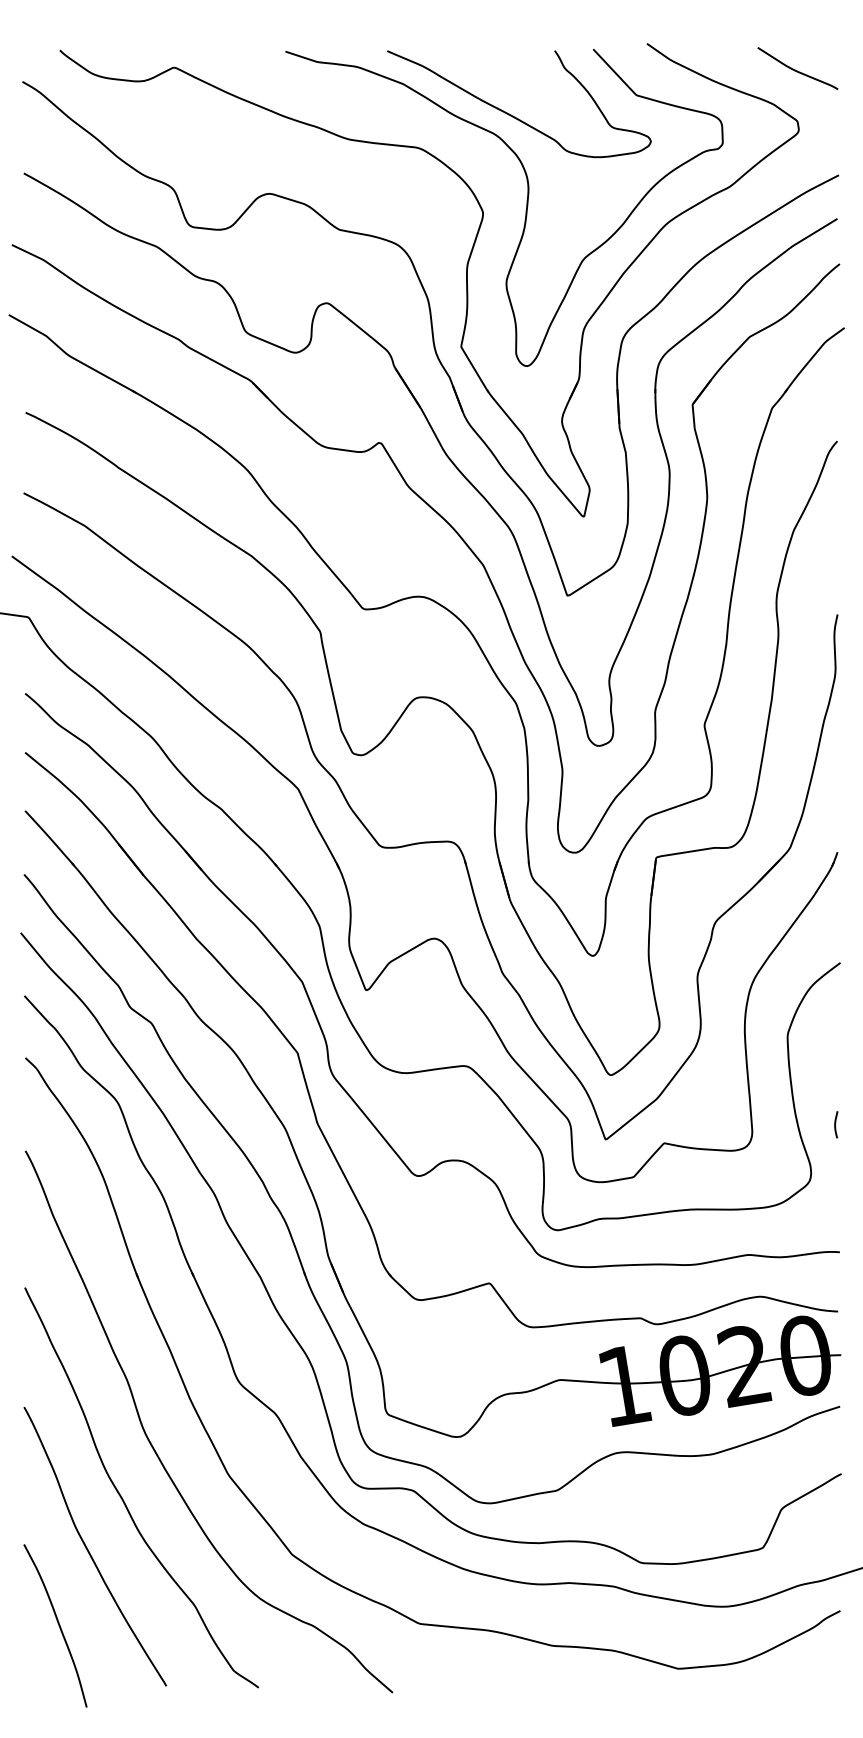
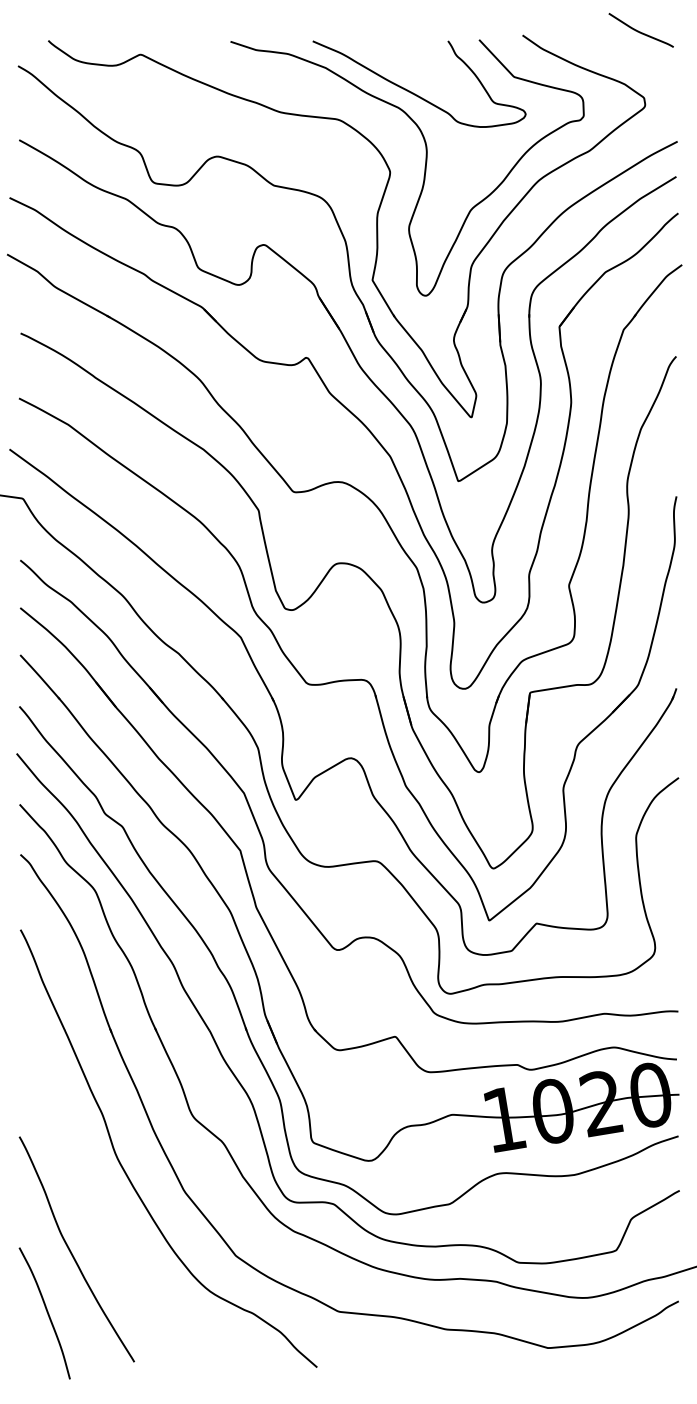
curve: (797, 70) -> (640, 31), moved
curve: (836, 1123) -> (675, 907), removed
curve: (124, 1500) -> (100, 1212), removed

